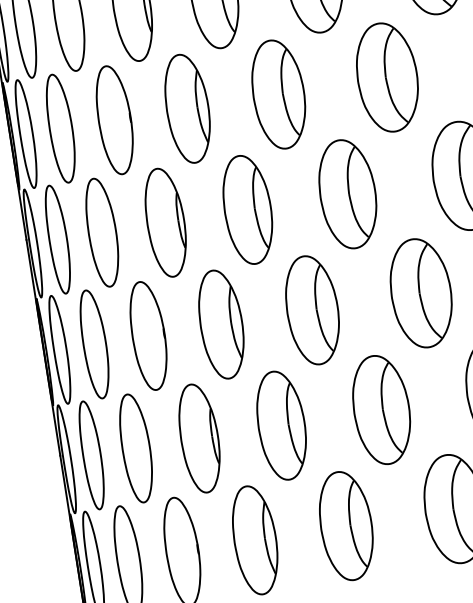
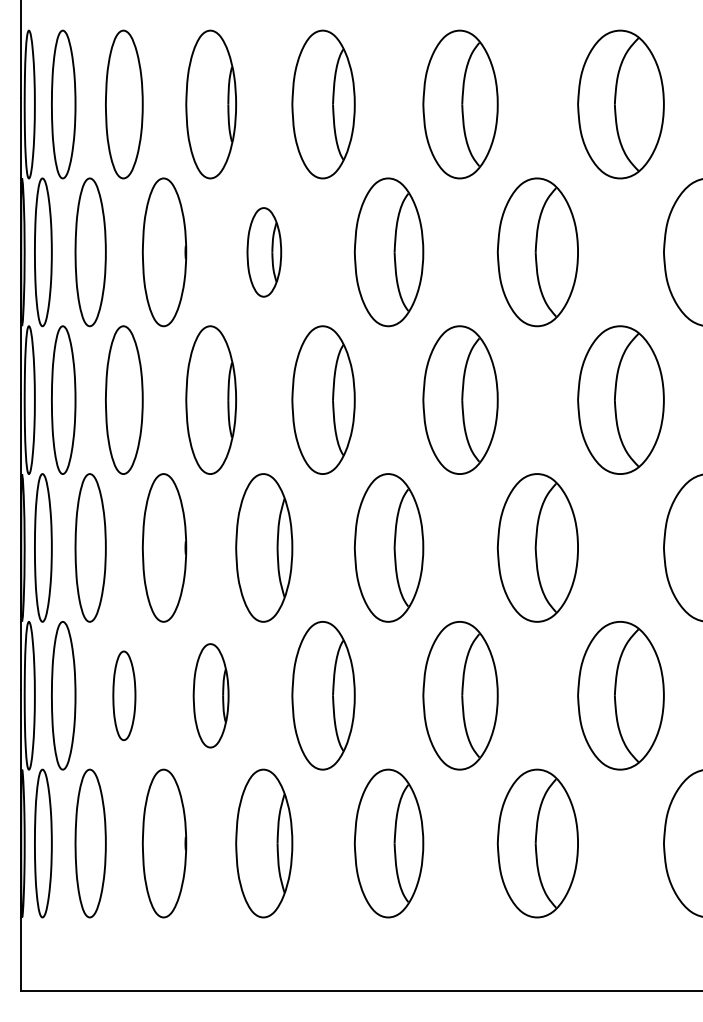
part: (187, 108) -> (264, 252), size x0.6
part: (199, 438) -> (210, 695), size x0.7
part: (136, 448) -> (124, 695), size x0.6

